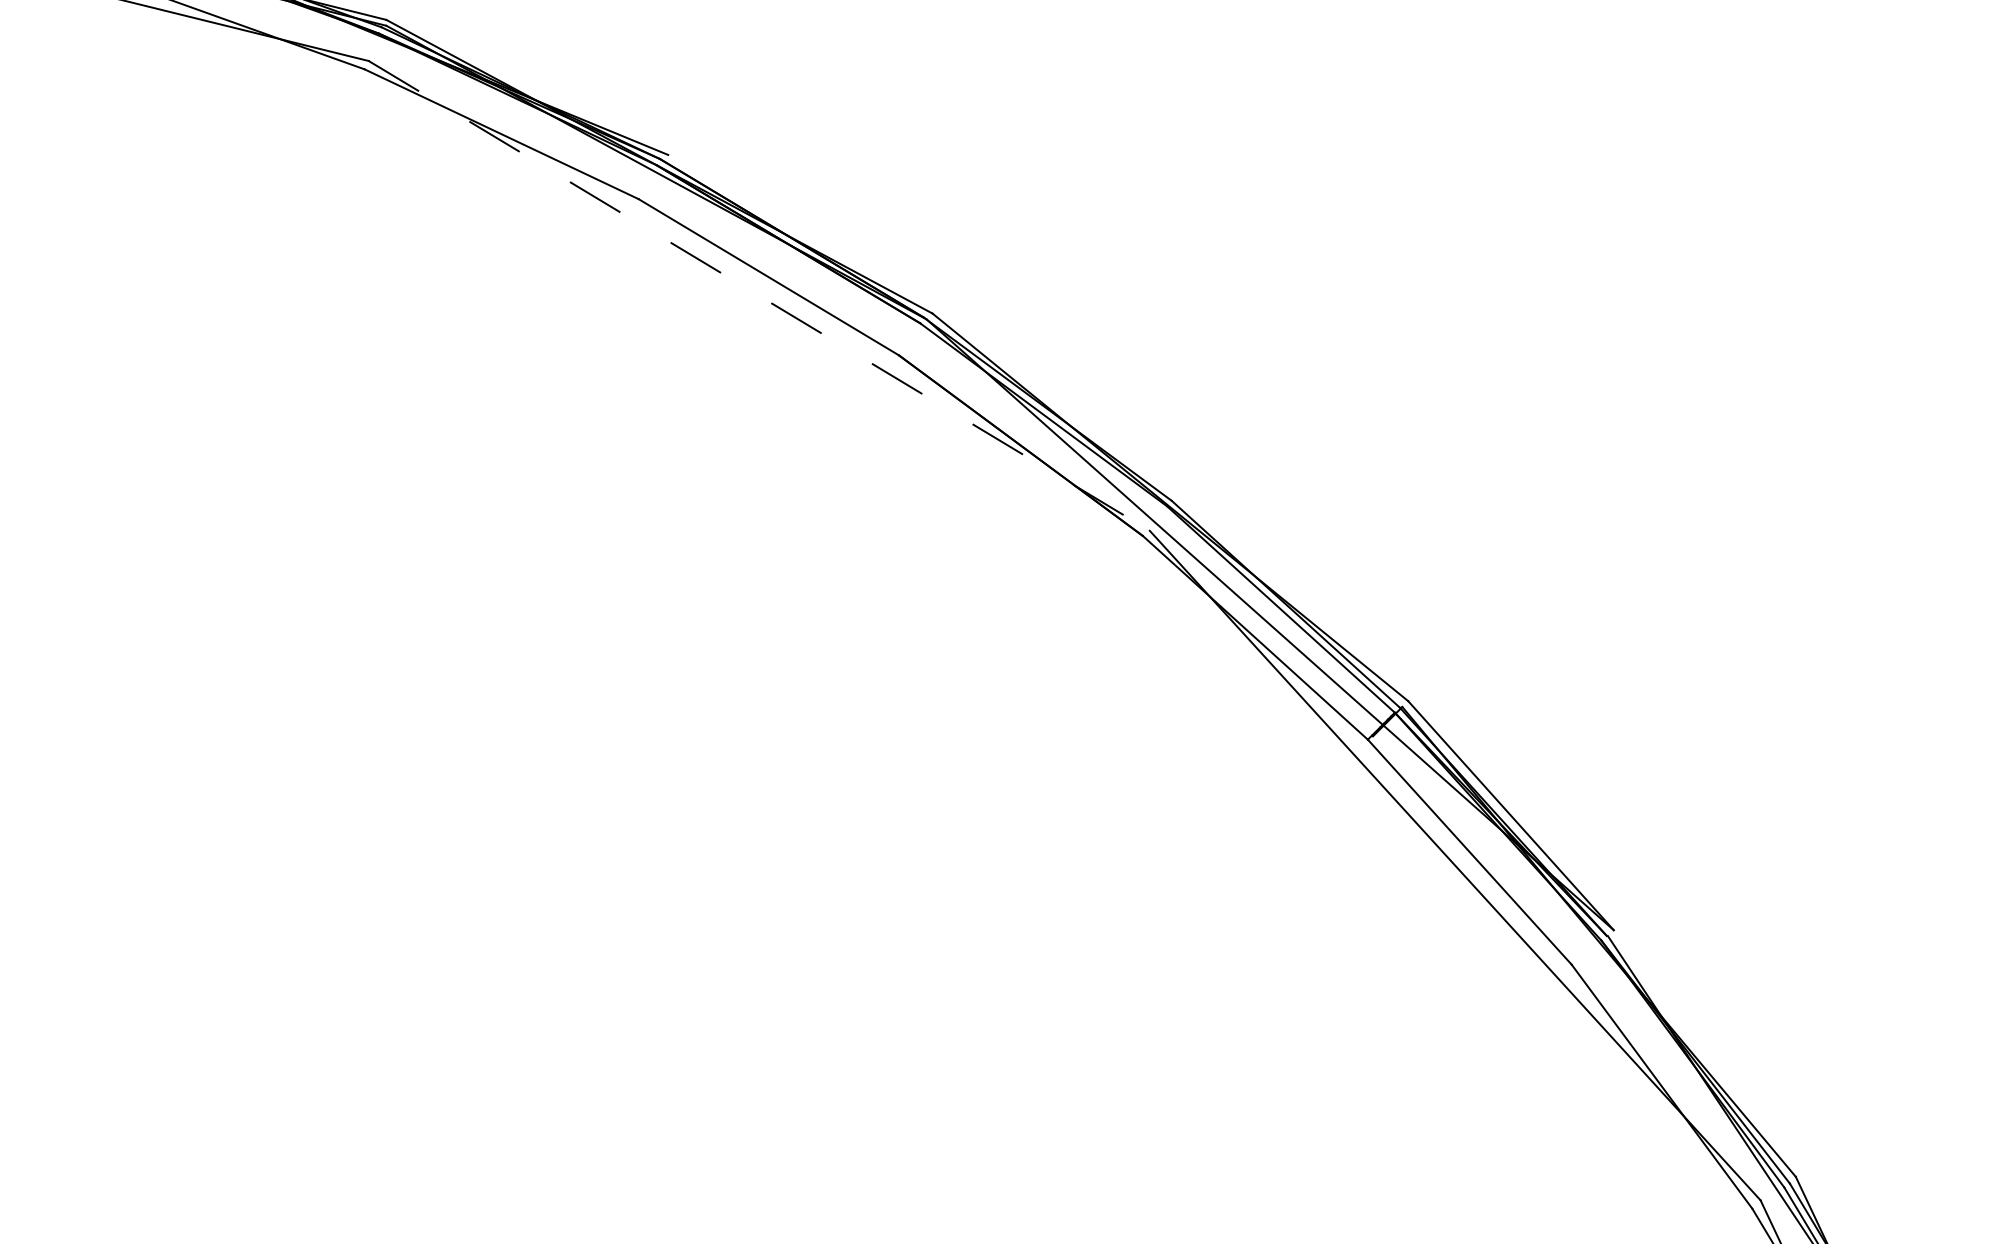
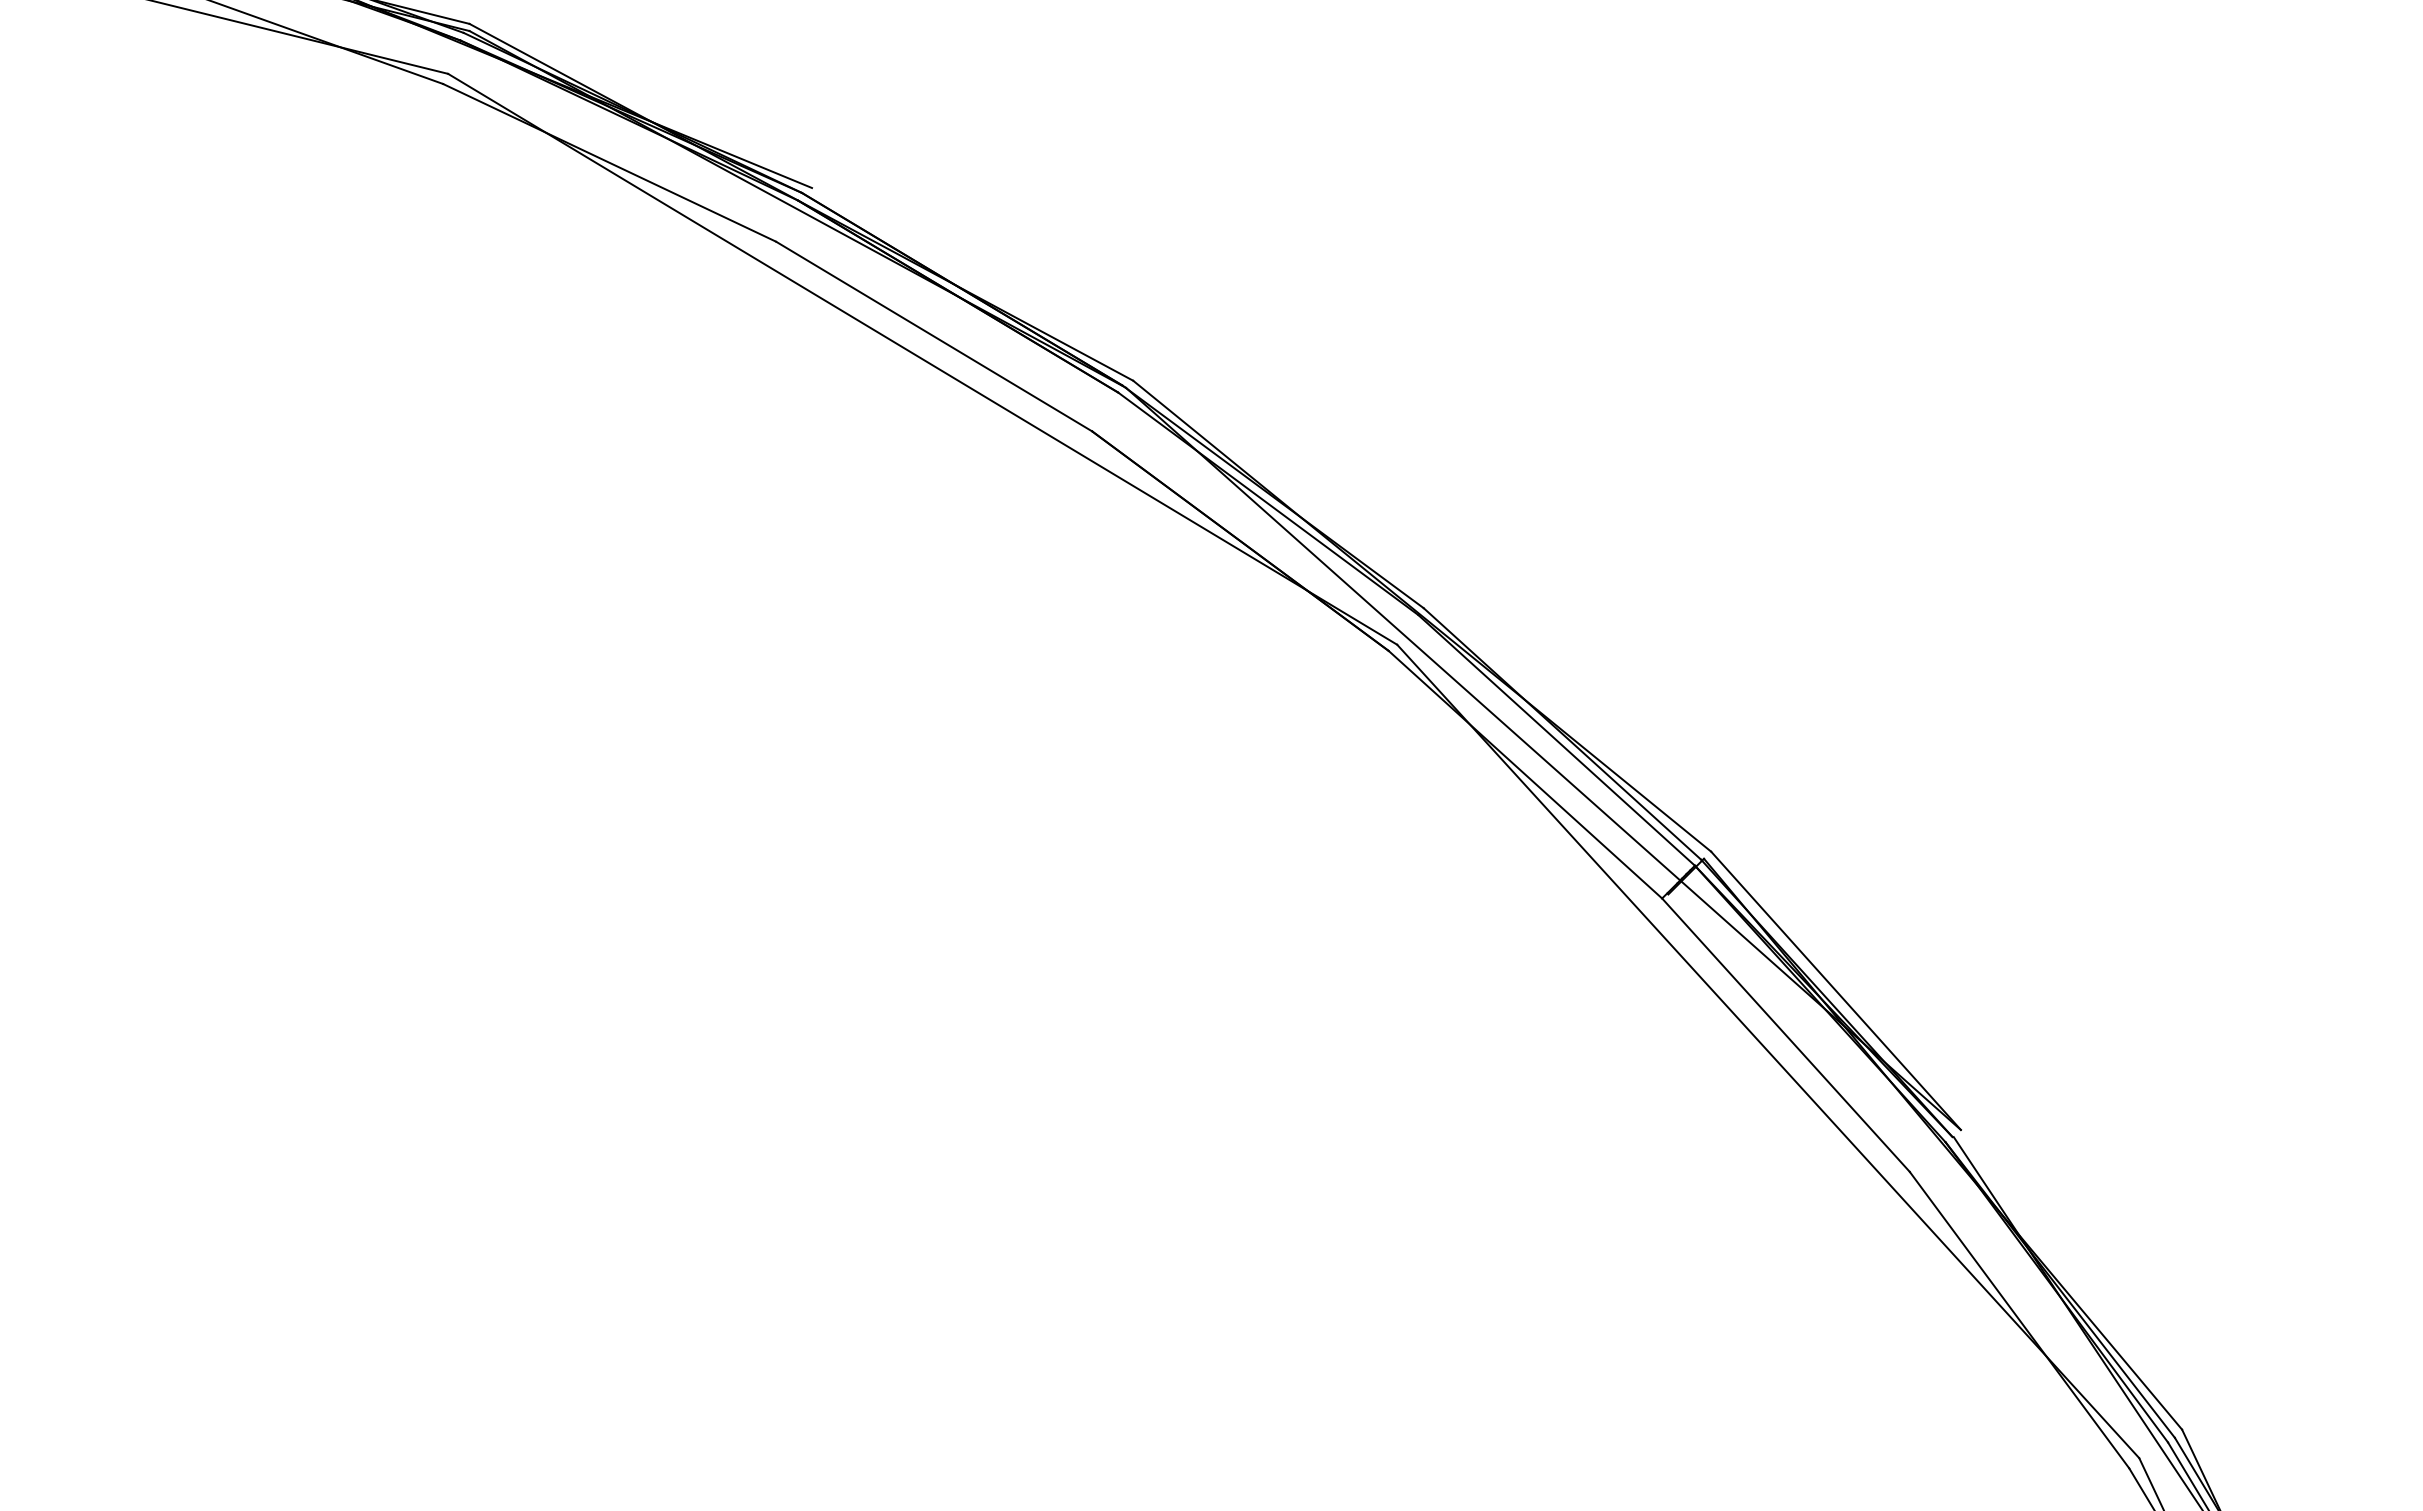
line: (759, 296) -> (922, 359), dashed -> solid

